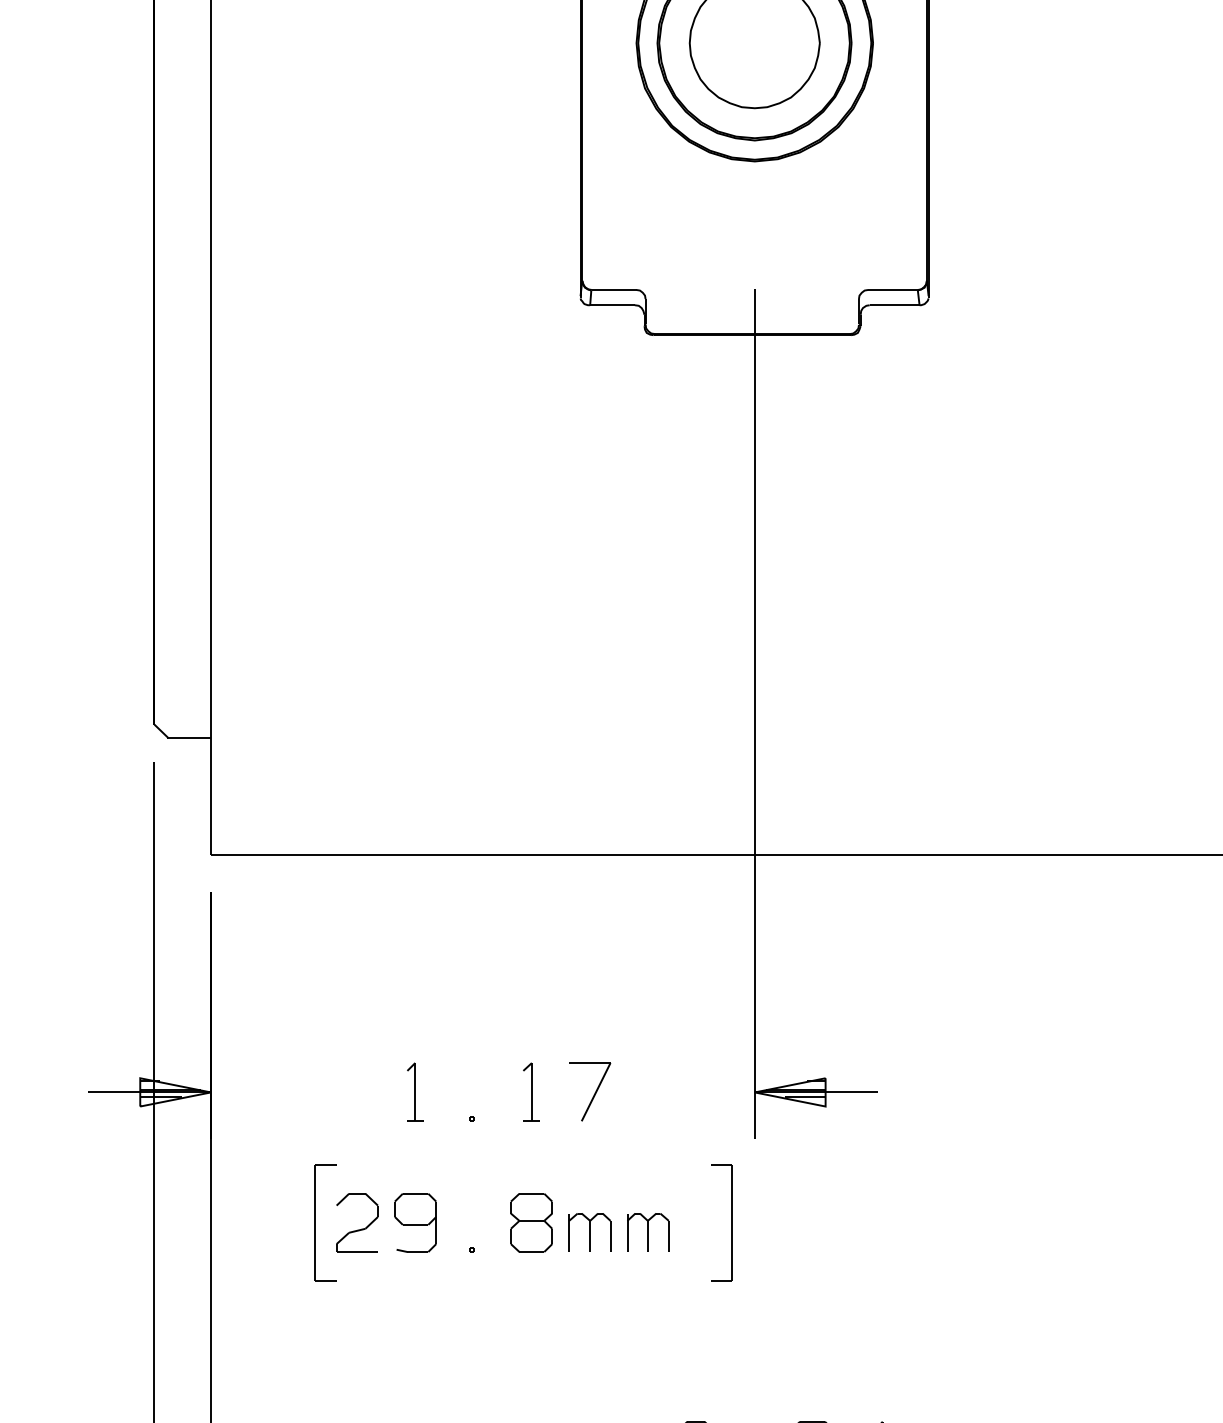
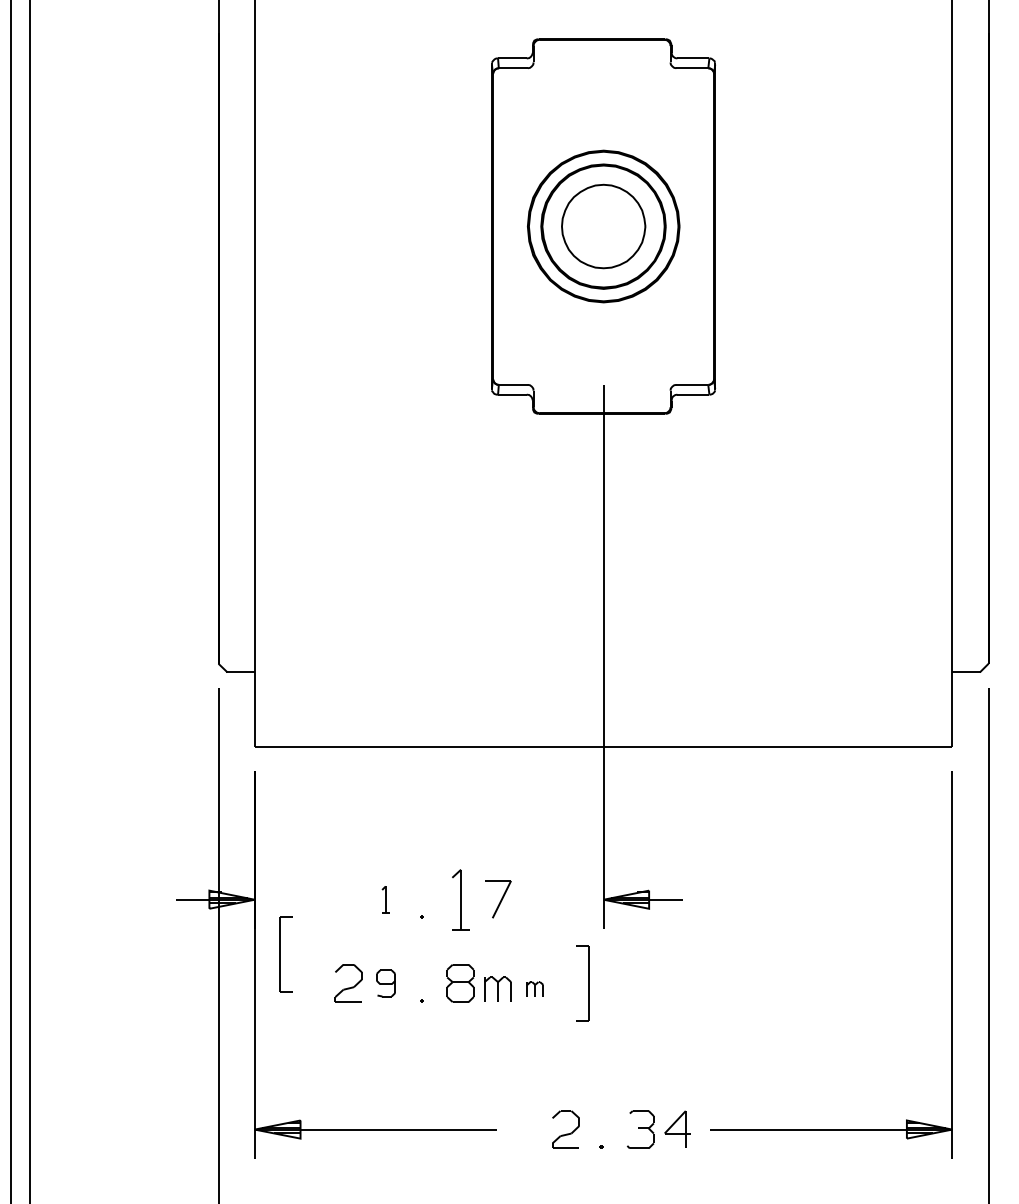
part: (414, 1092) -> (385, 899), size x0.7
part: (530, 1092) -> (459, 899), size x1.6
part: (324, 1222) -> (285, 954), moved
part: (414, 1222) -> (385, 983), size x0.7
part: (648, 1230) -> (535, 988), size x0.6

